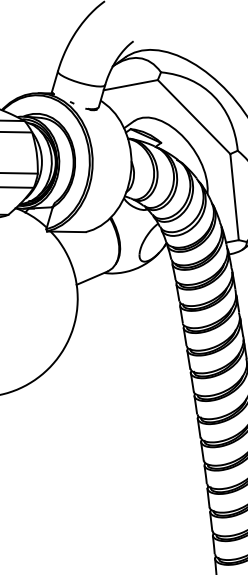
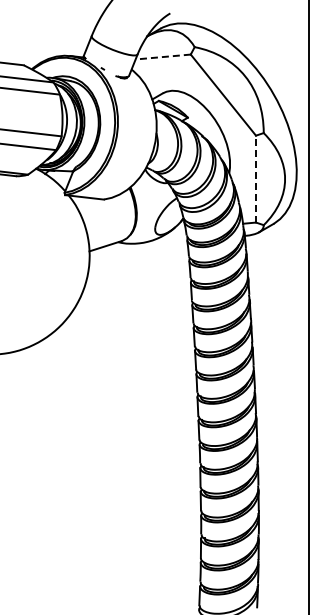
line: (131, 85) -> (163, 57), solid -> dashed
line: (234, 196) -> (256, 178), solid -> dashed

